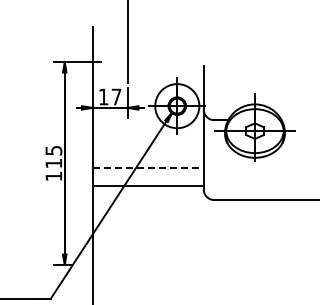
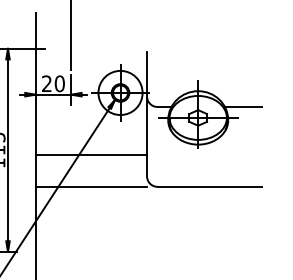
text: (109, 96) -> (52, 83), 17 -> 20
line: (299, 120) -> (242, 107), added
line: (148, 167) -> (91, 154), dashed -> solid
line: (147, 186) -> (90, 187), moved

